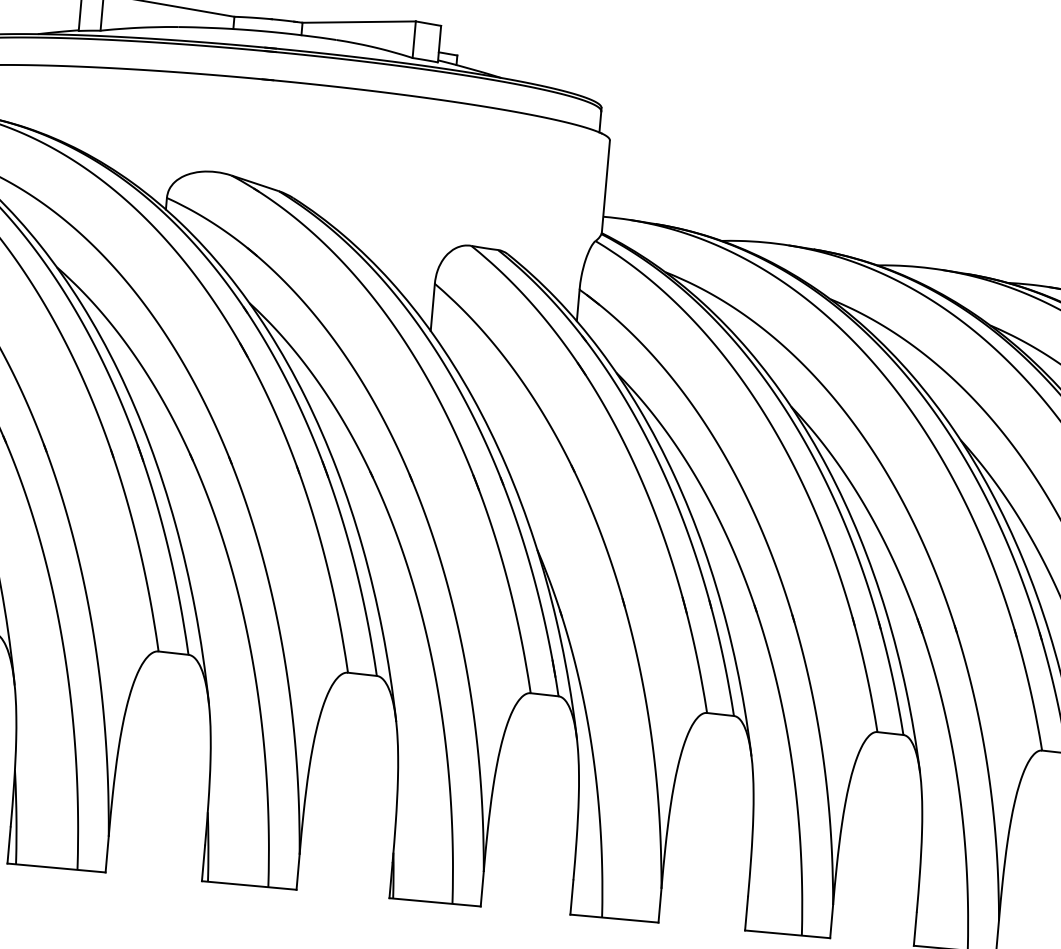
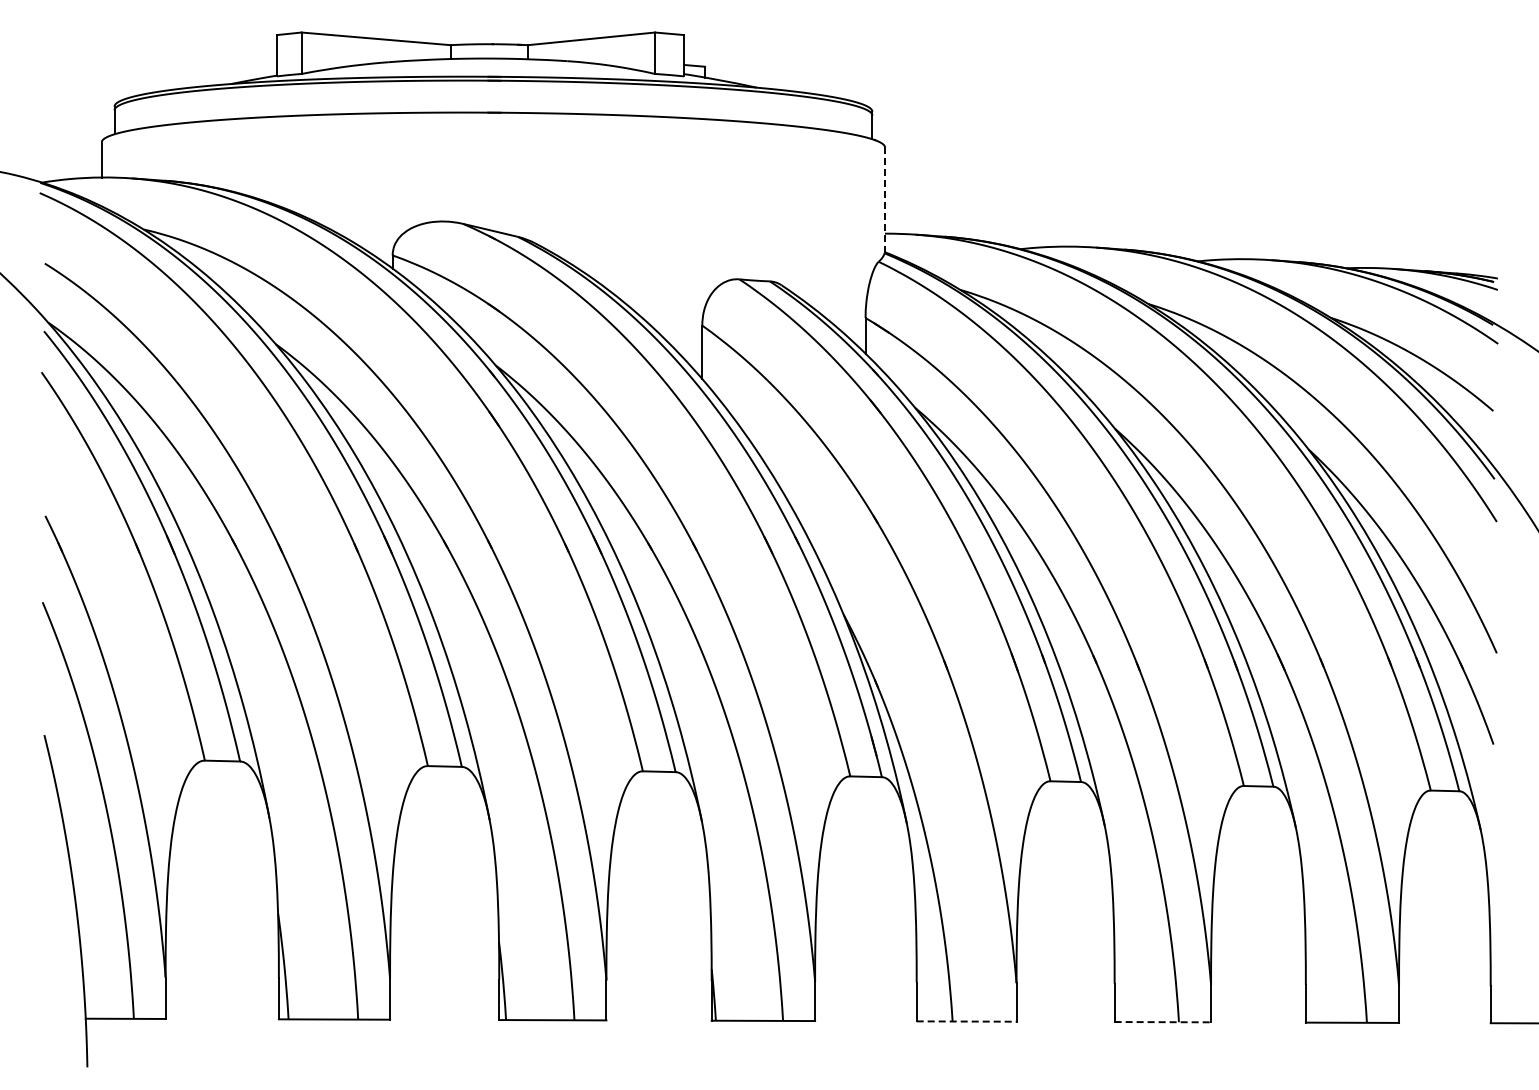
line: (606, 187) -> (885, 200), solid -> dashed
line: (614, 918) -> (966, 1021), solid -> dashed
line: (788, 934) -> (1163, 1022), solid -> dashed

